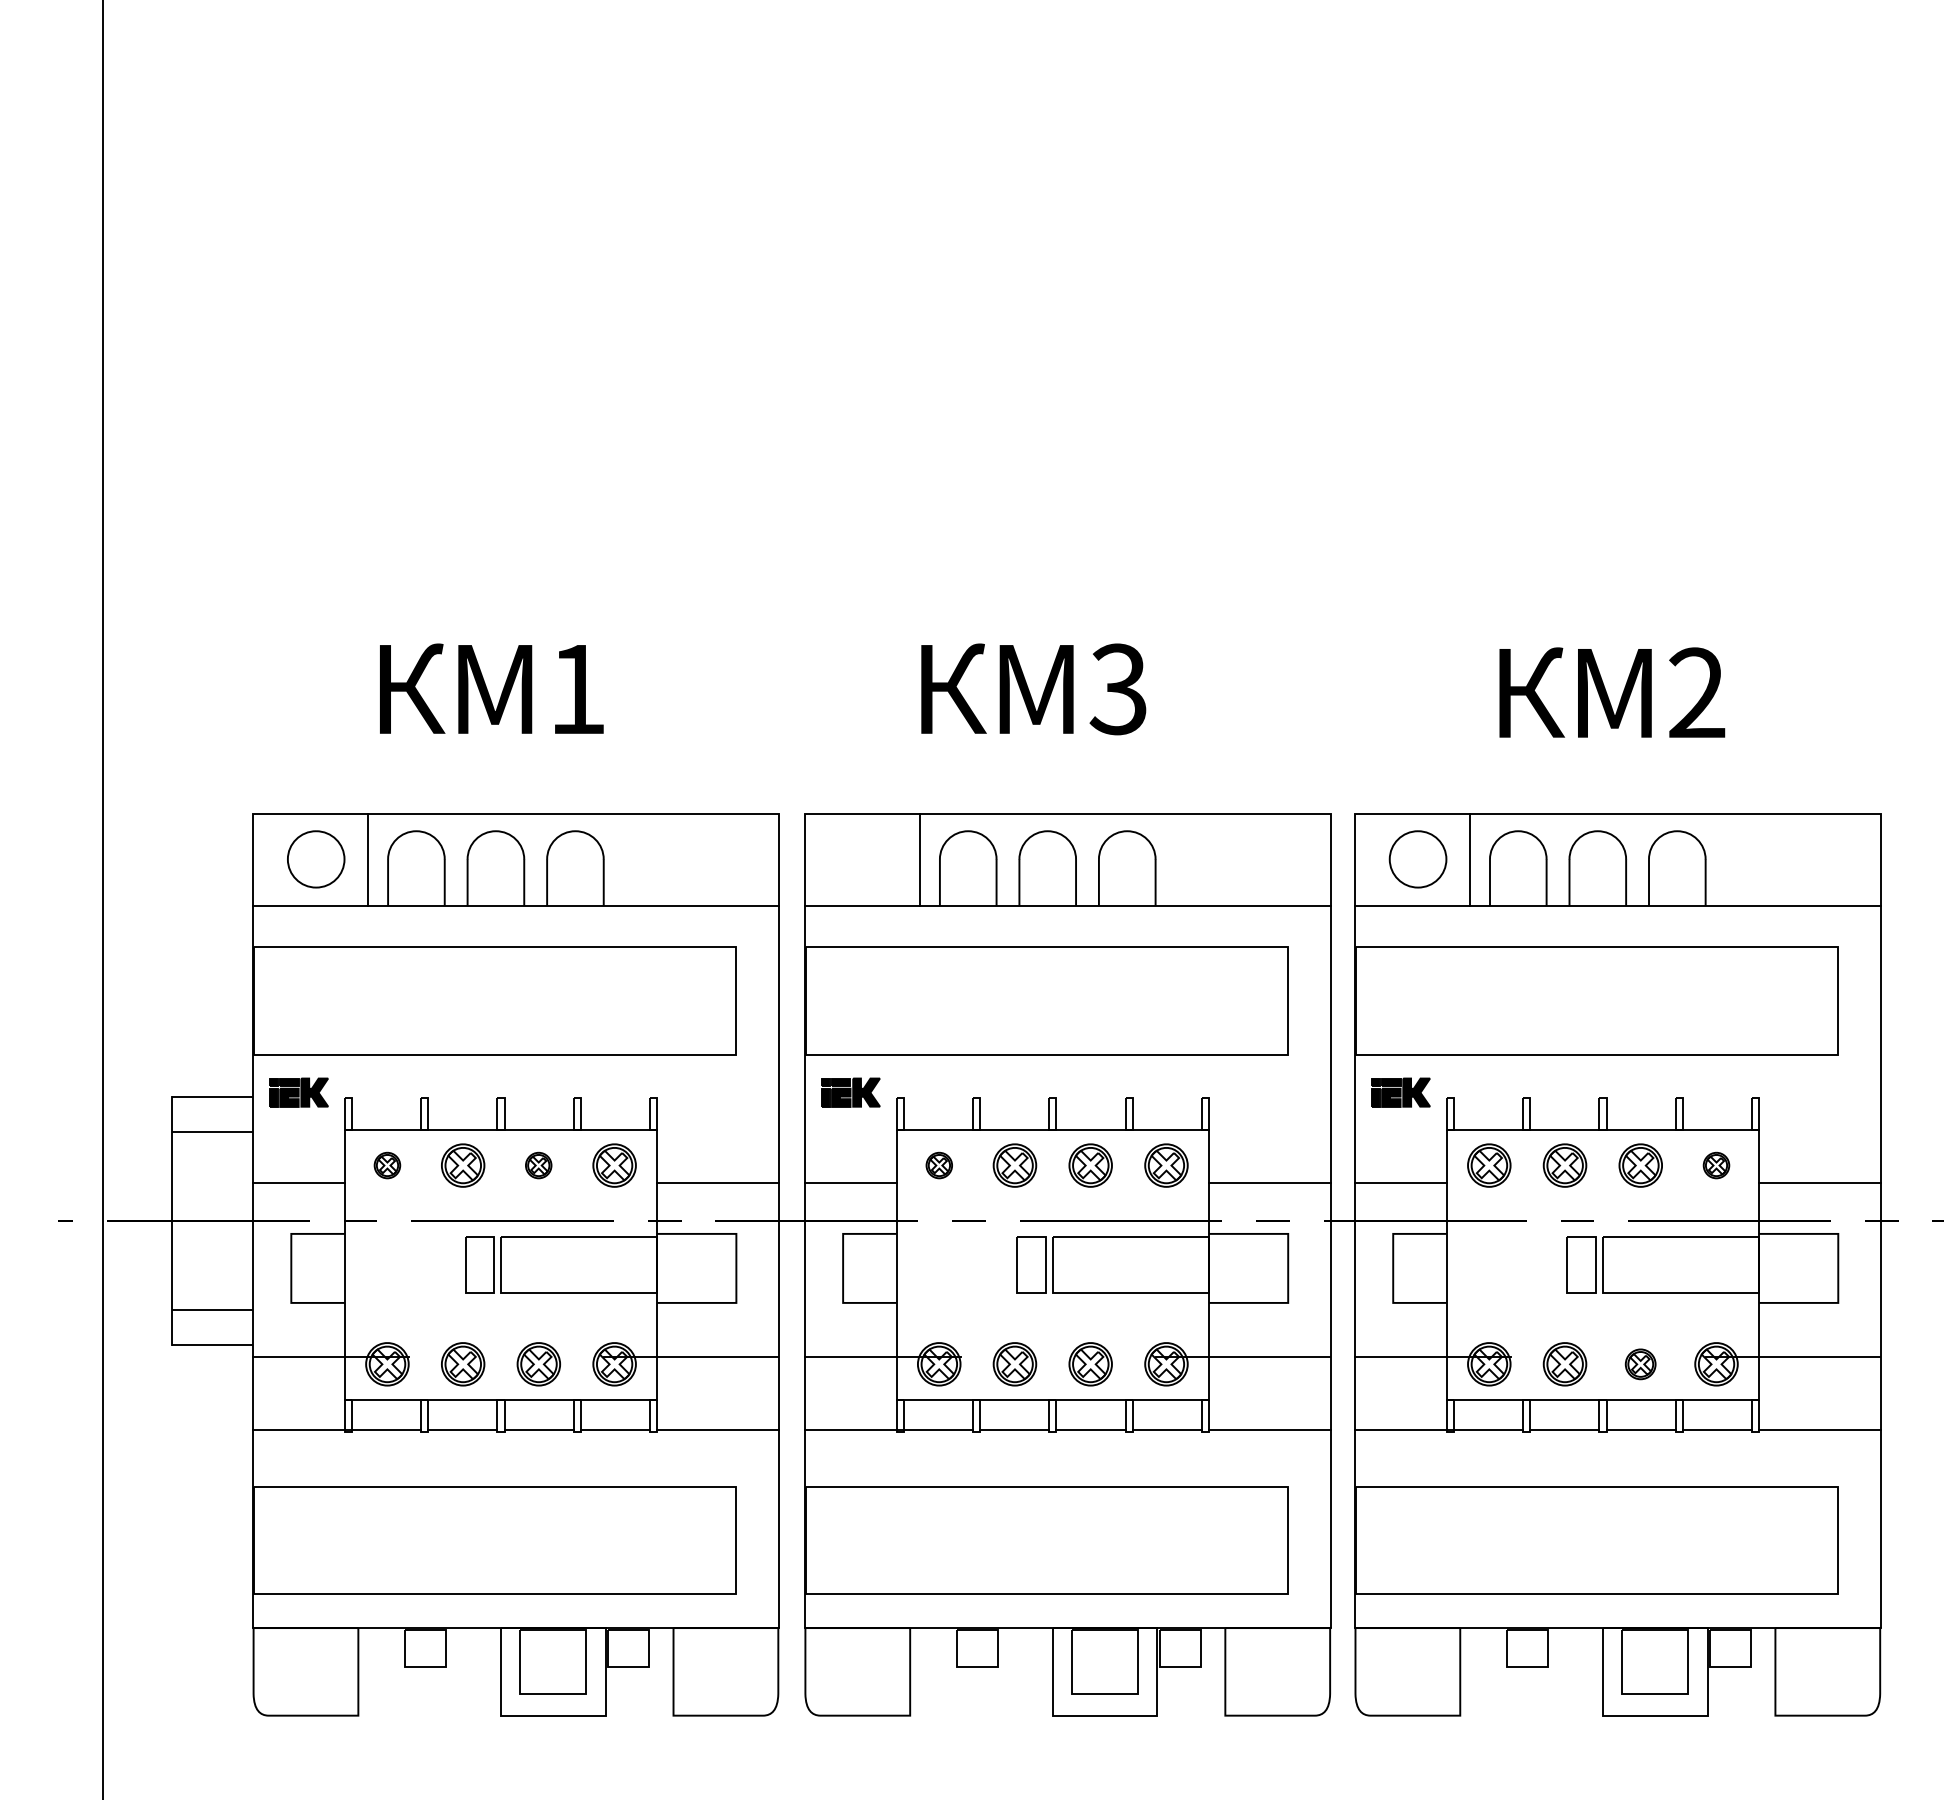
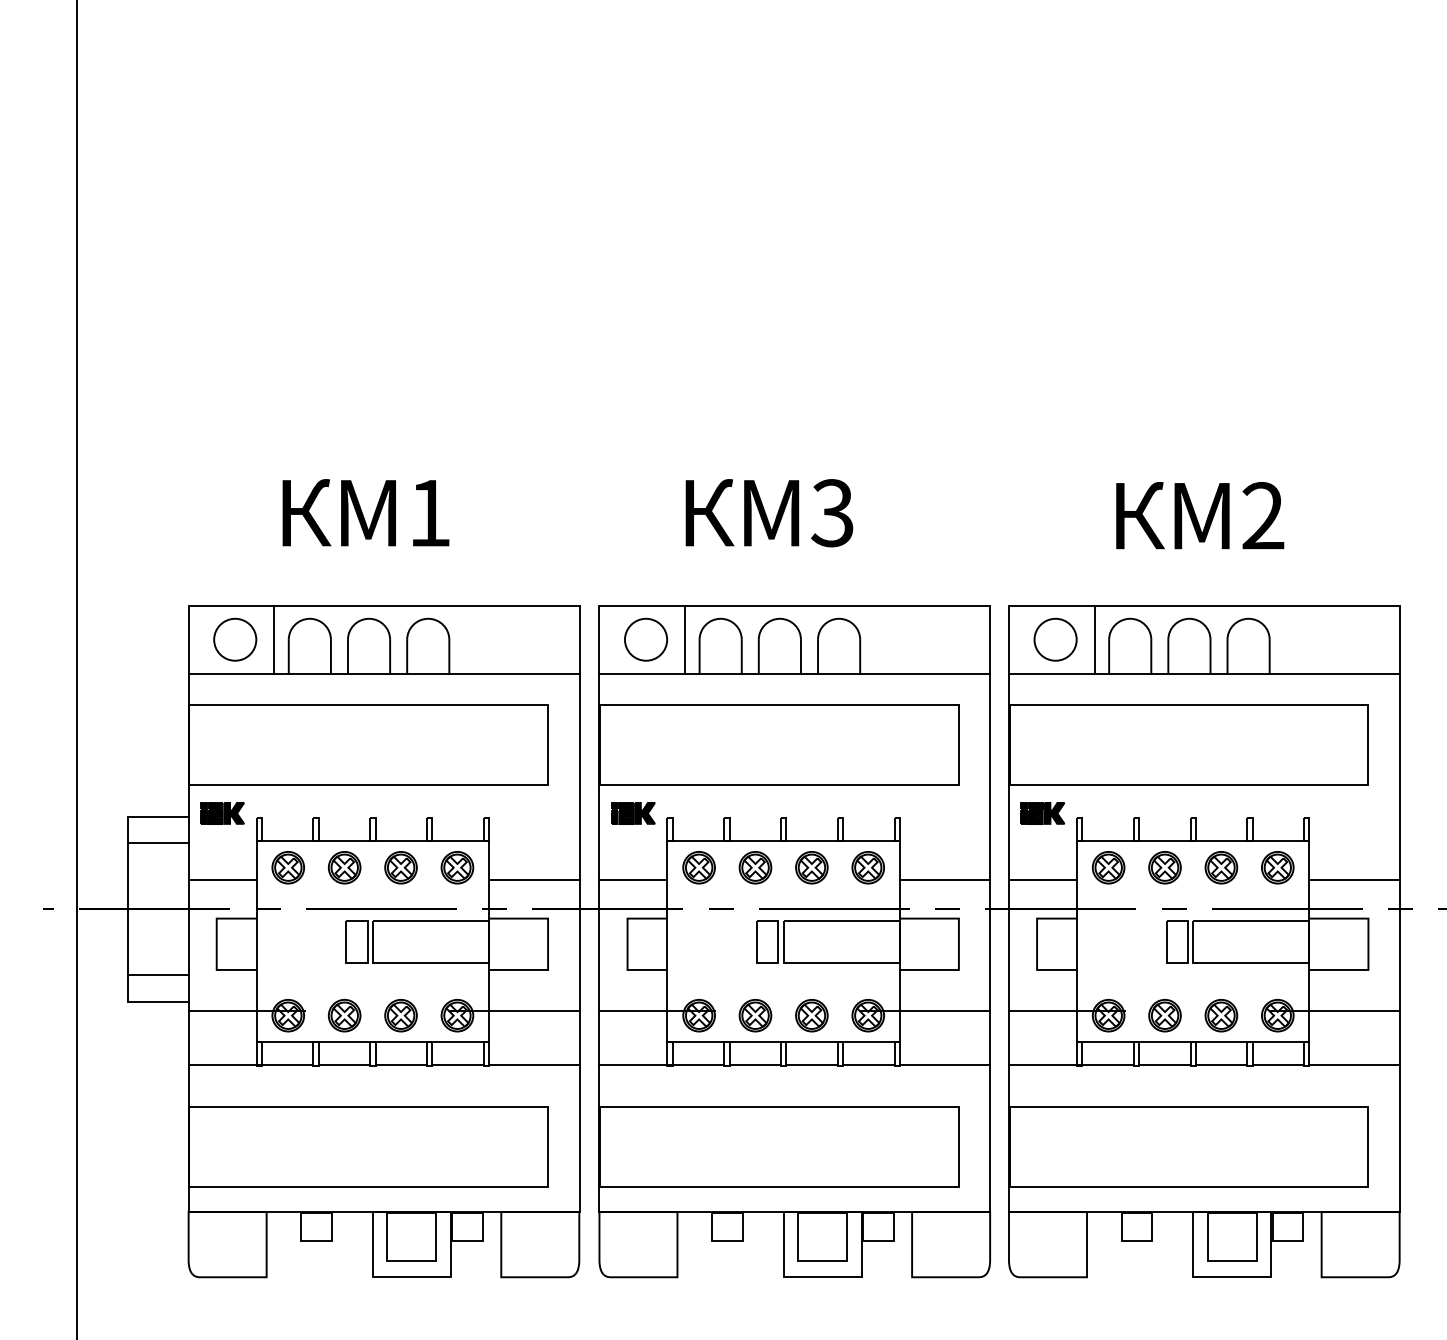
part: (867, 859) -> (645, 639), added
part: (387, 1165) -> (288, 867), size x1.67
part: (538, 1165) -> (400, 867), size x1.67
part: (939, 1165) -> (699, 867), size x1.67
part: (1716, 1165) -> (1277, 867), size x1.67
part: (1640, 1364) -> (1221, 1015), size x1.43

